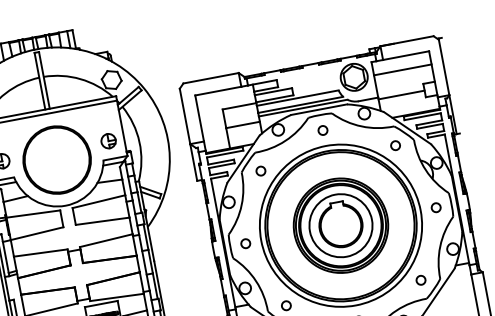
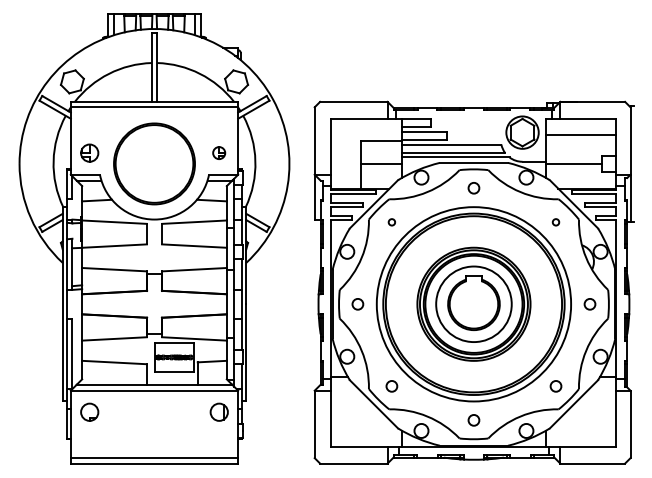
part: (107, 140) -> (218, 152), size x0.7
circle: (395, 145) -> (555, 222), size x0.6
circle: (260, 171) -> (391, 222), size x0.6

